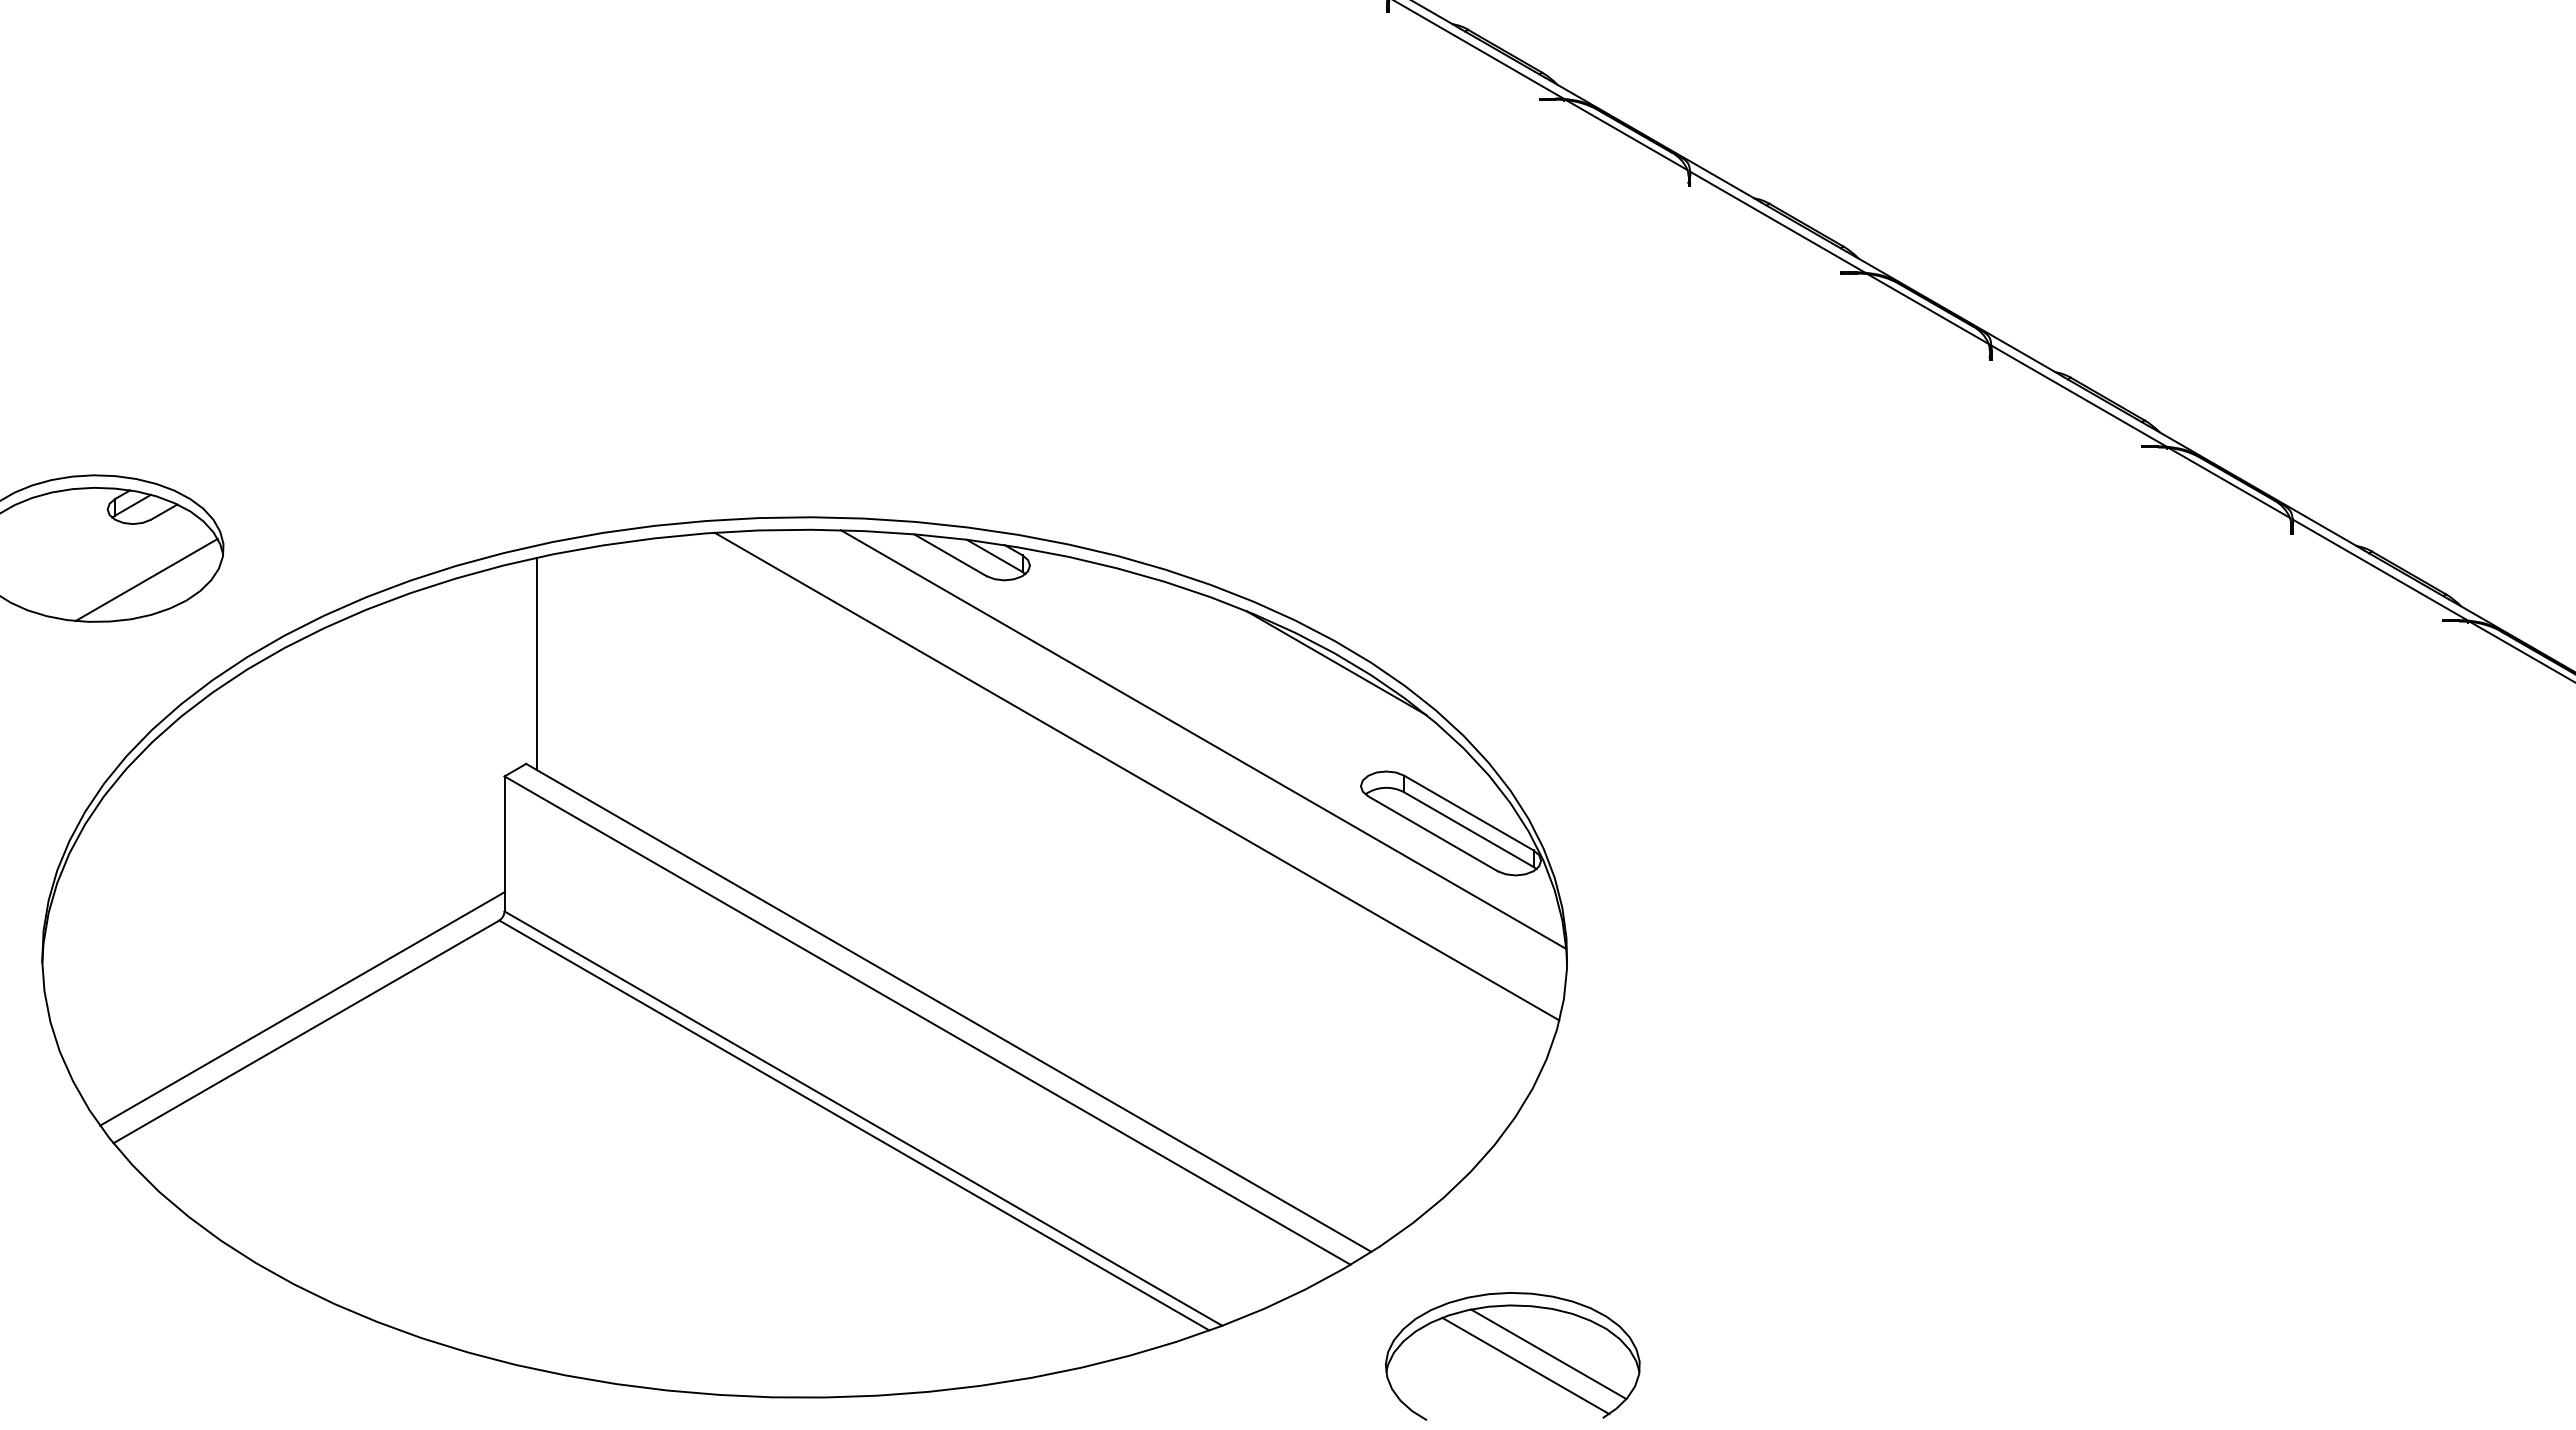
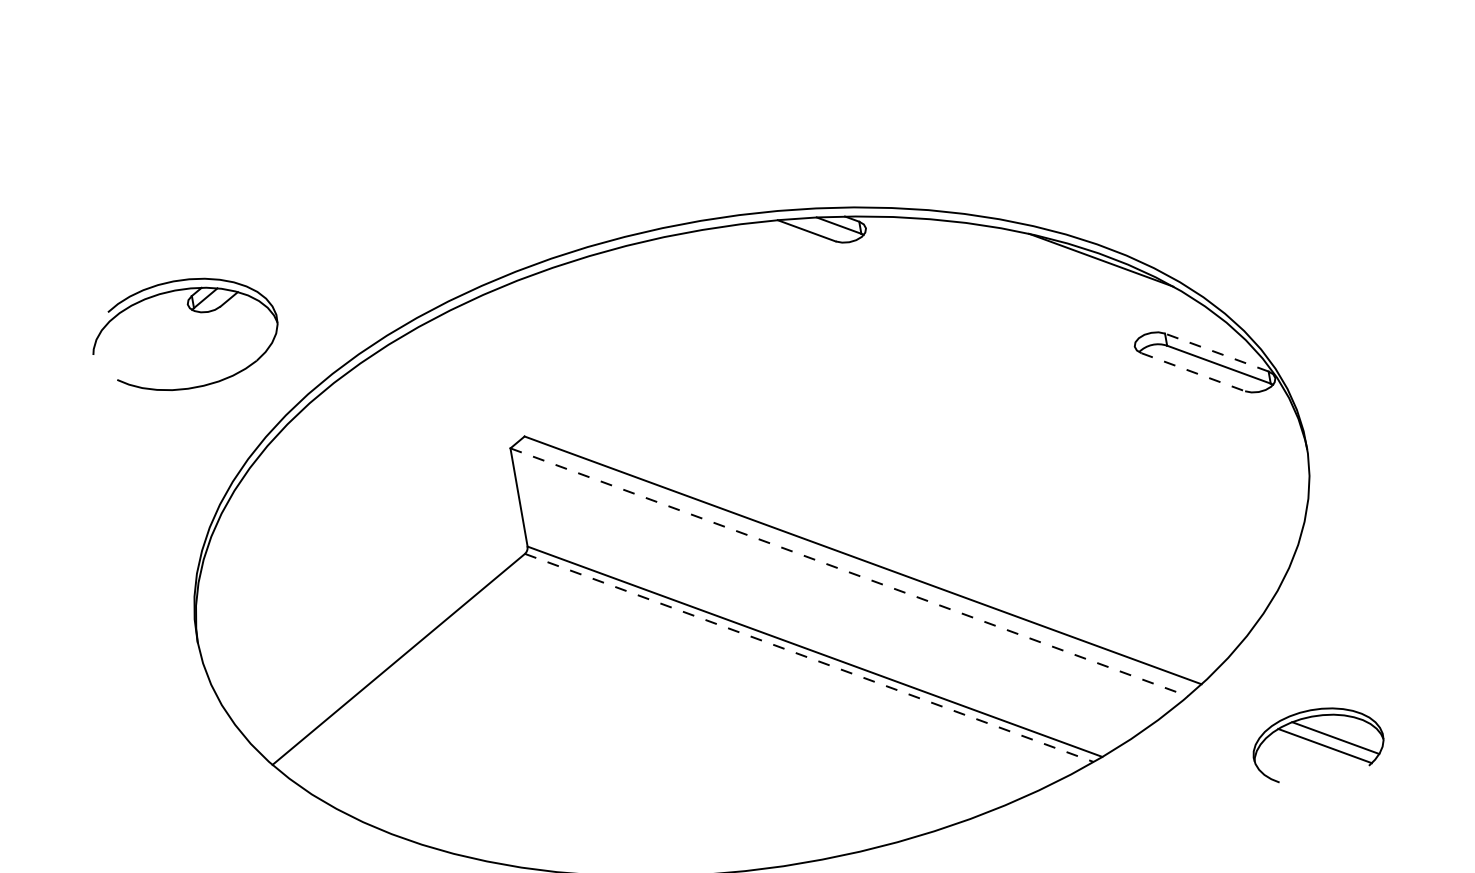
line: (146, 579) -> (224, 350), removed
line: (536, 663) -> (519, 362), removed
line: (1203, 739) -> (1014, 332), removed
line: (1136, 776) -> (970, 368), removed
line: (1468, 813) -> (1216, 352), solid -> dashed
line: (1433, 833) -> (1193, 371), solid -> dashed
line: (302, 1008) -> (392, 642), removed
line: (928, 1020) -> (849, 572), solid -> dashed
line: (854, 1125) -> (809, 657), solid -> dashed
part: (1512, 1356) -> (1317, 742), size x0.7

